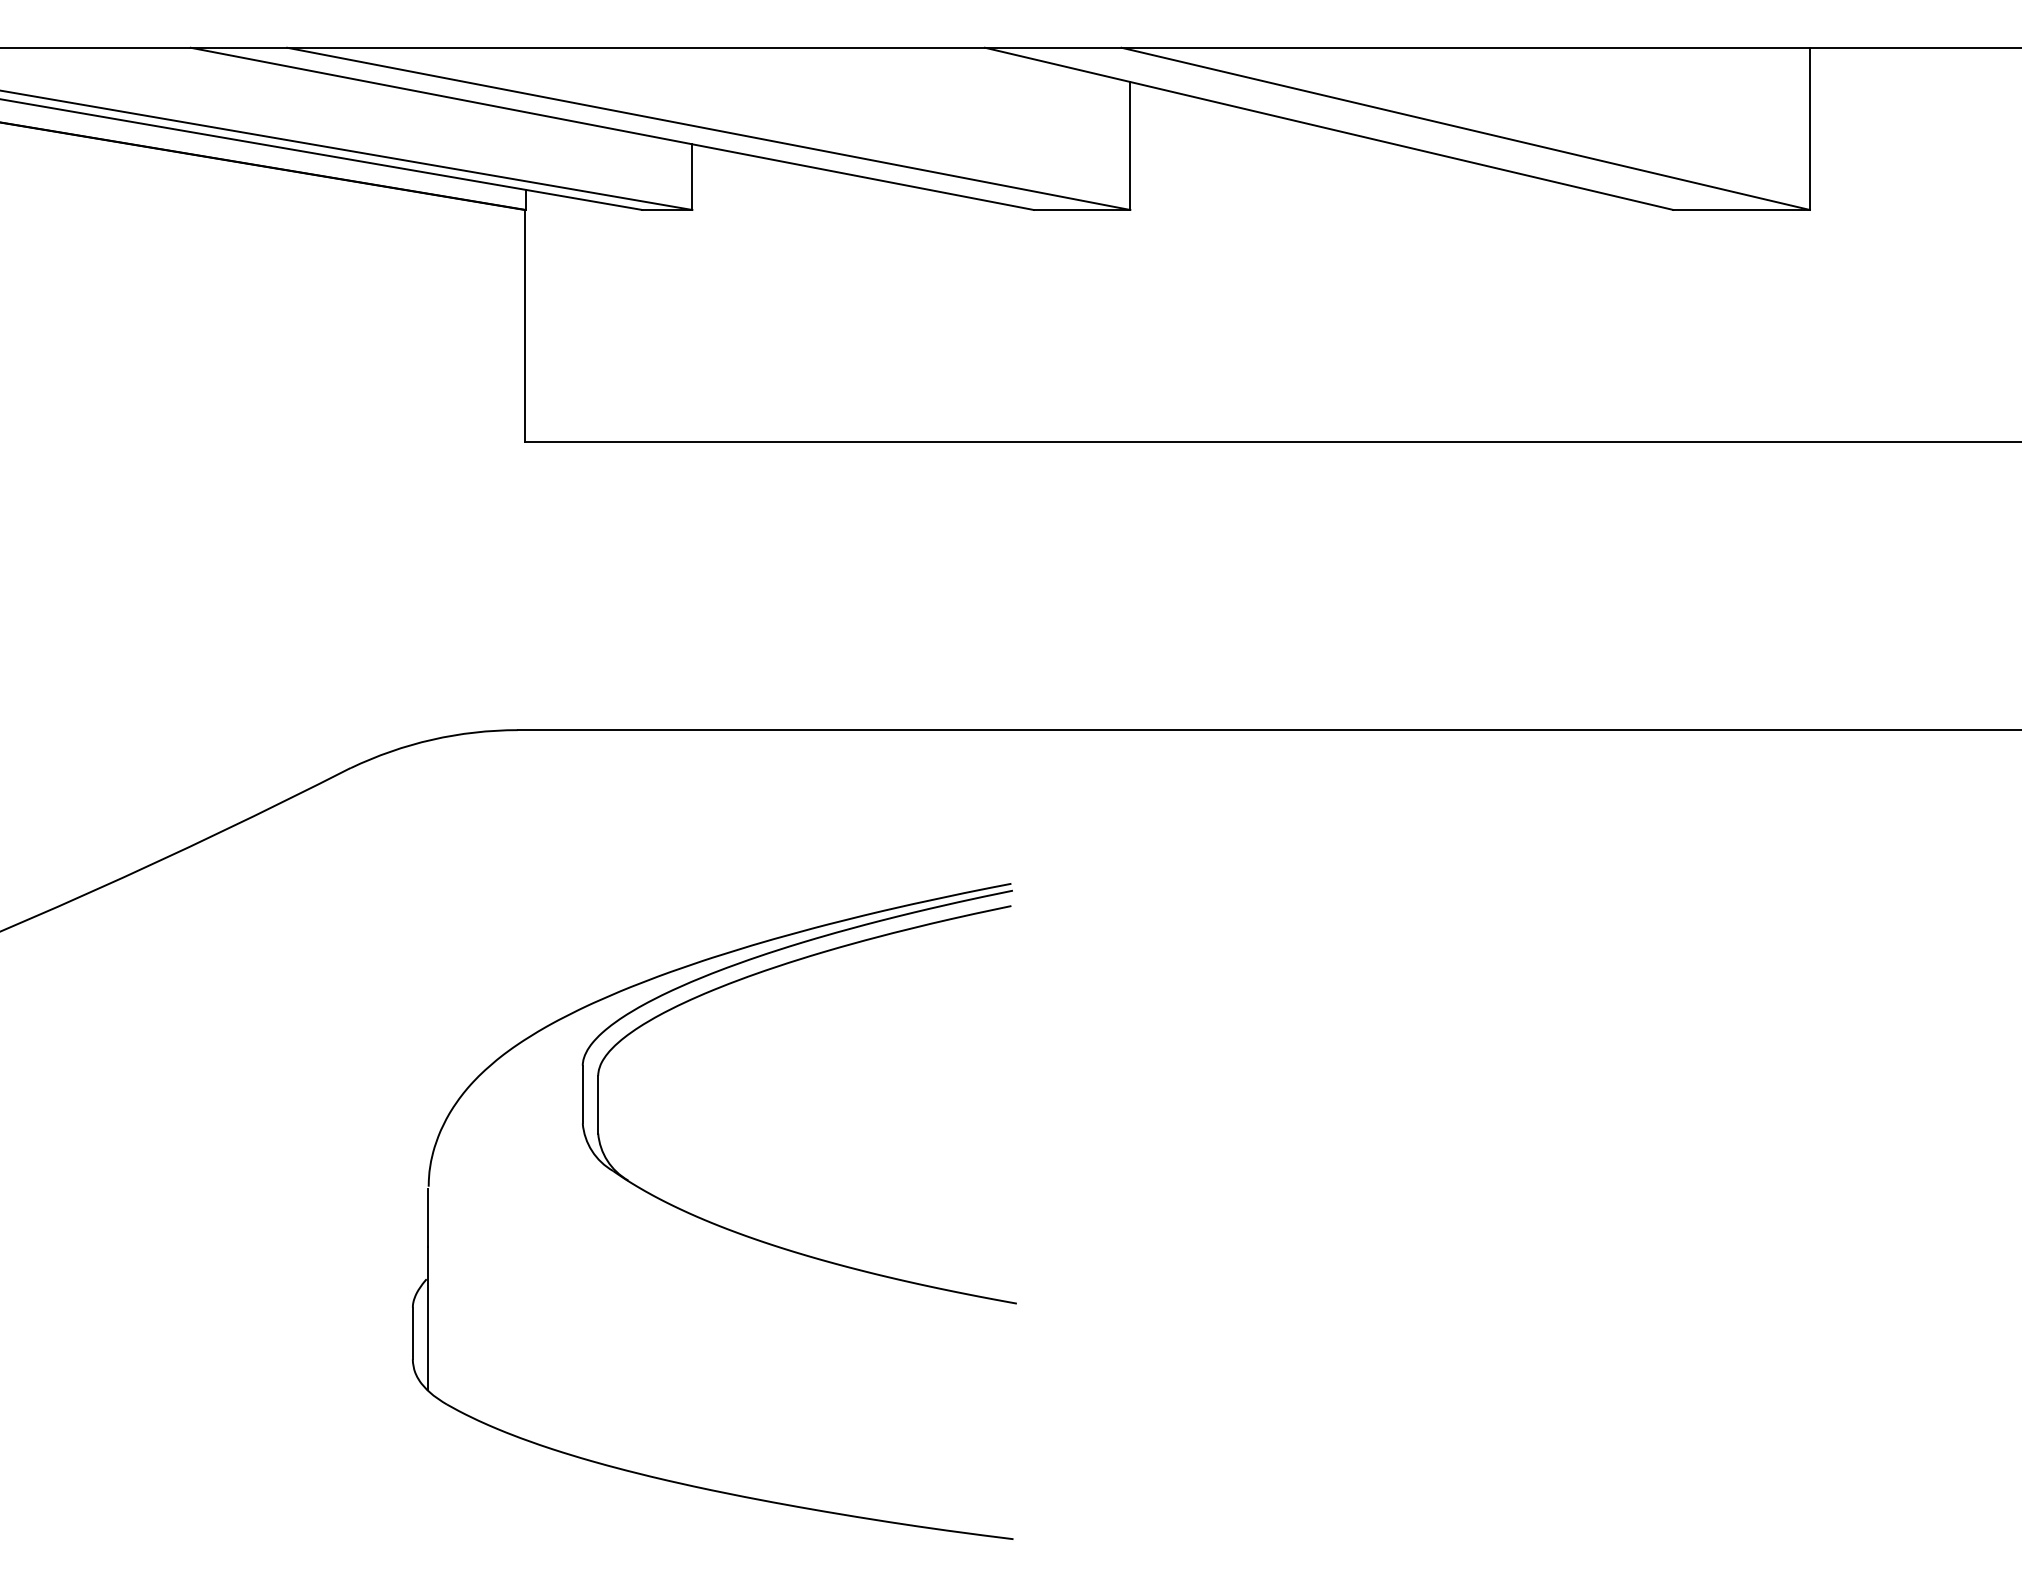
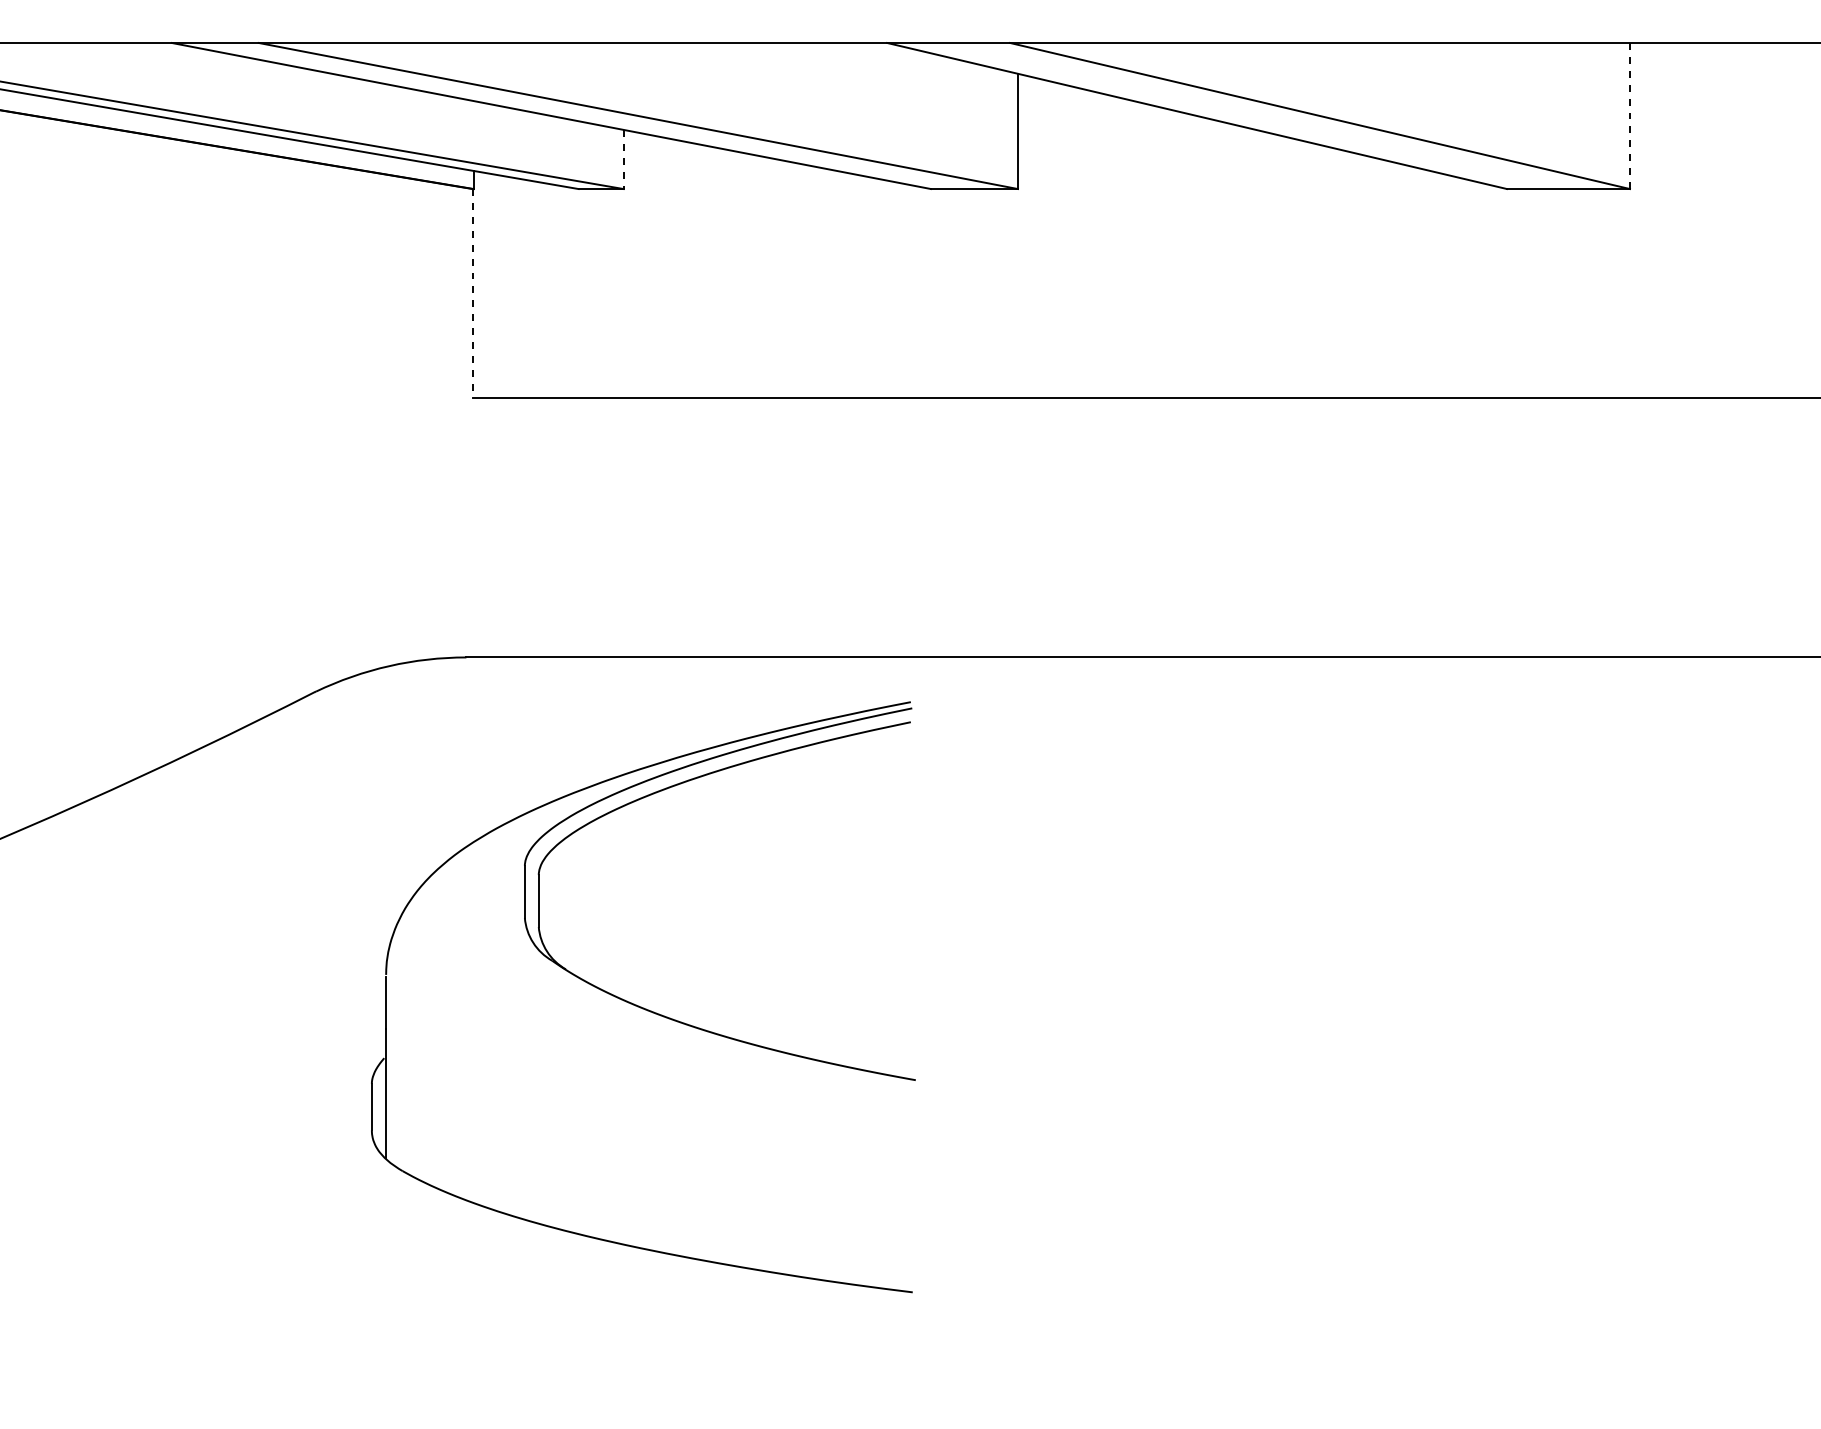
line: (1809, 129) -> (1629, 116), solid -> dashed
line: (692, 177) -> (623, 159), solid -> dashed
line: (524, 325) -> (472, 293), solid -> dashed
part: (711, 1221) -> (640, 1006), moved

